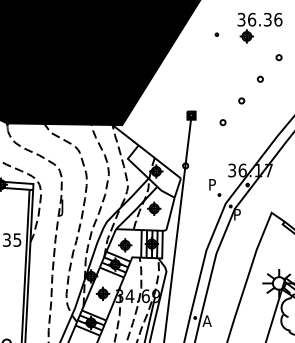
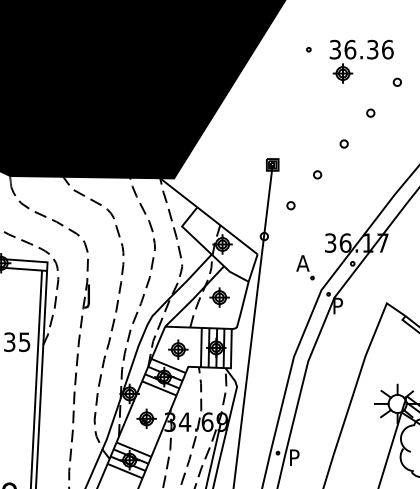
part: (259, 27) -> (360, 60), moved
part: (203, 143) -> (289, 204), added
text: (212, 184) -> (302, 263), P -> A
text: (206, 320) -> (294, 456), A -> P

